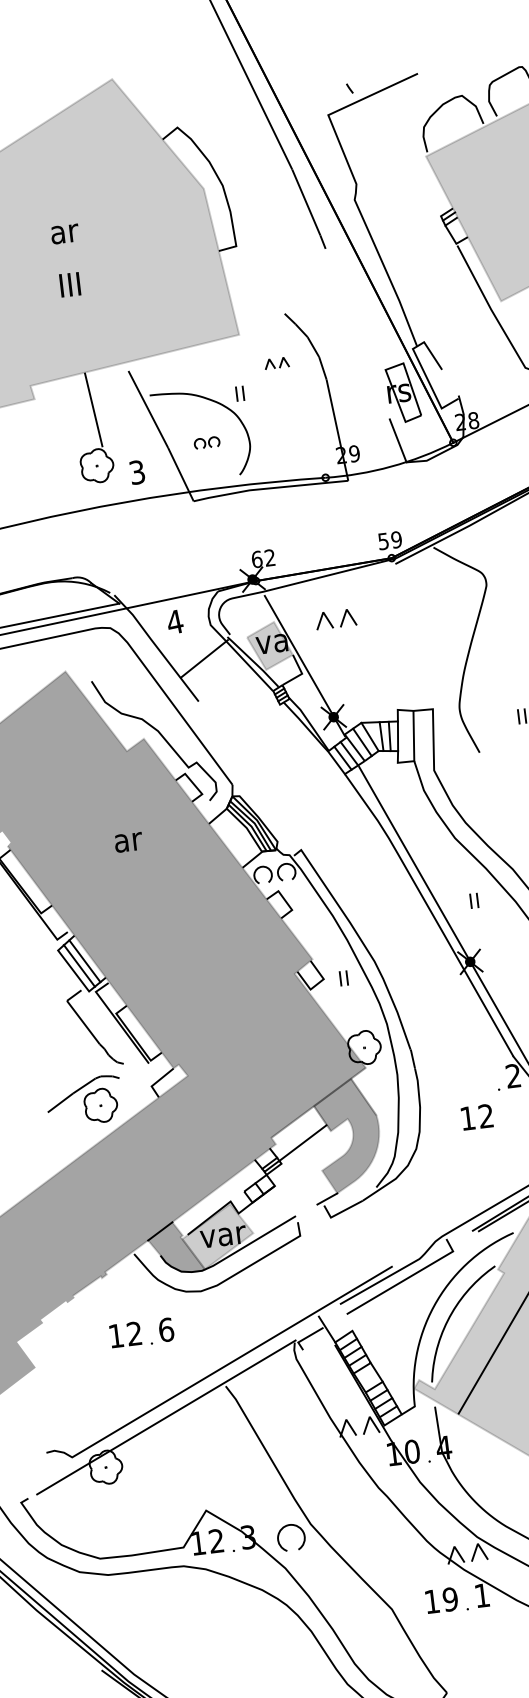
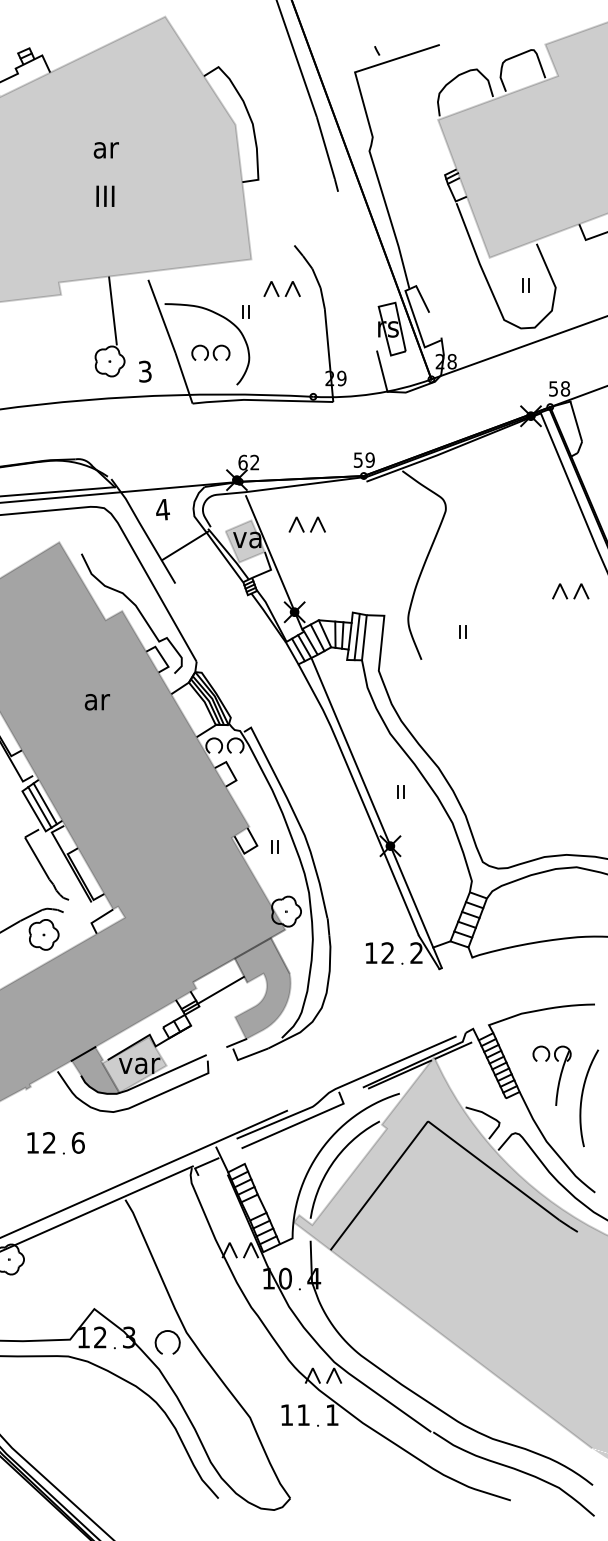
part: (276, 362) -> (281, 288), size x1.67
part: (206, 442) -> (210, 352), size x1.67
line: (405, 735) -> (356, 636), added
text: (476, 1116) -> (379, 952), moved
text: (450, 1599) -> (303, 1415), 19 -> 11

